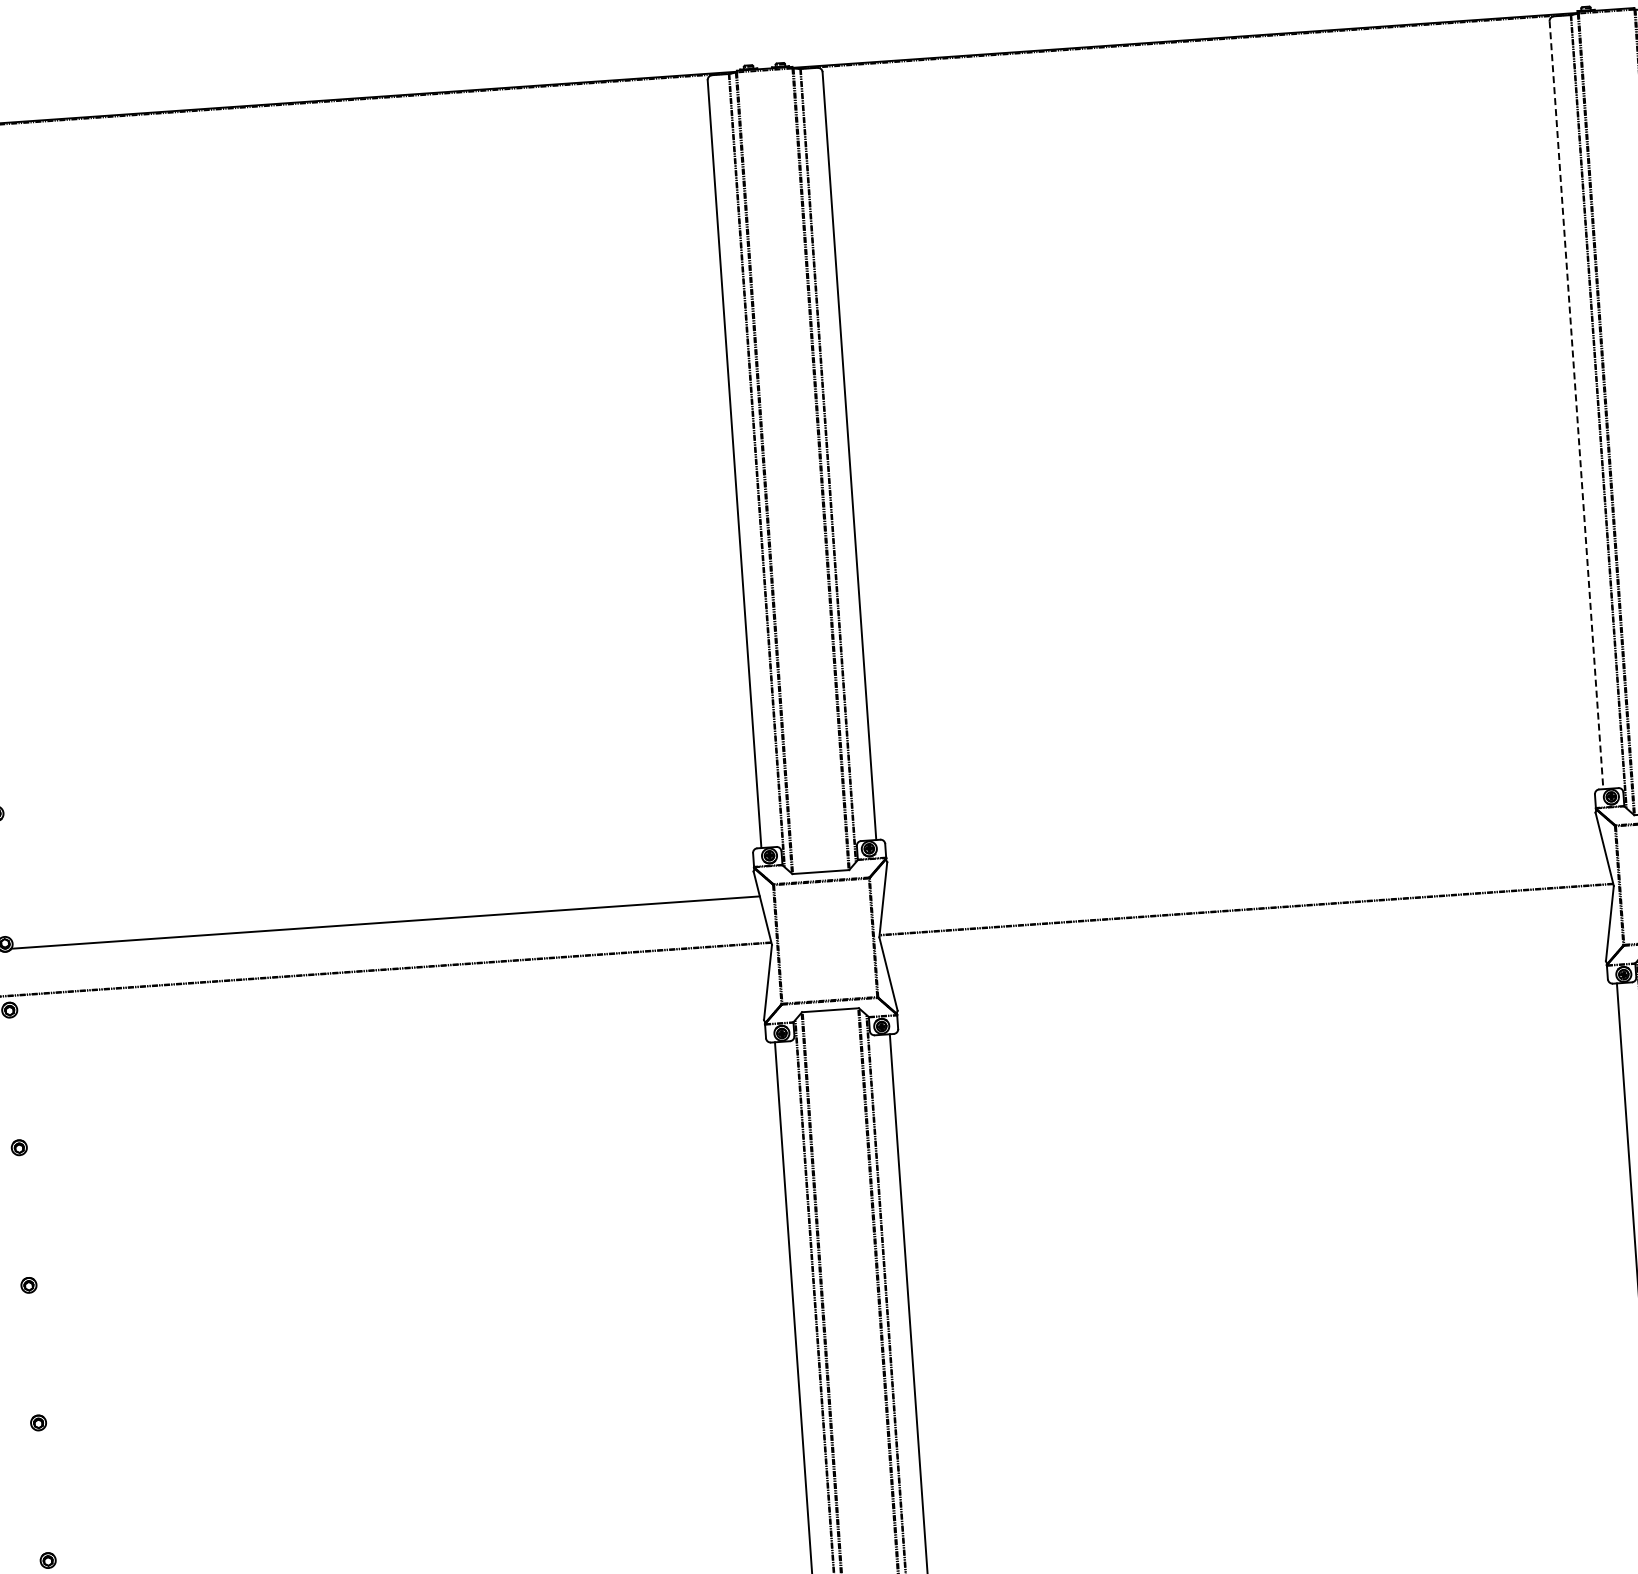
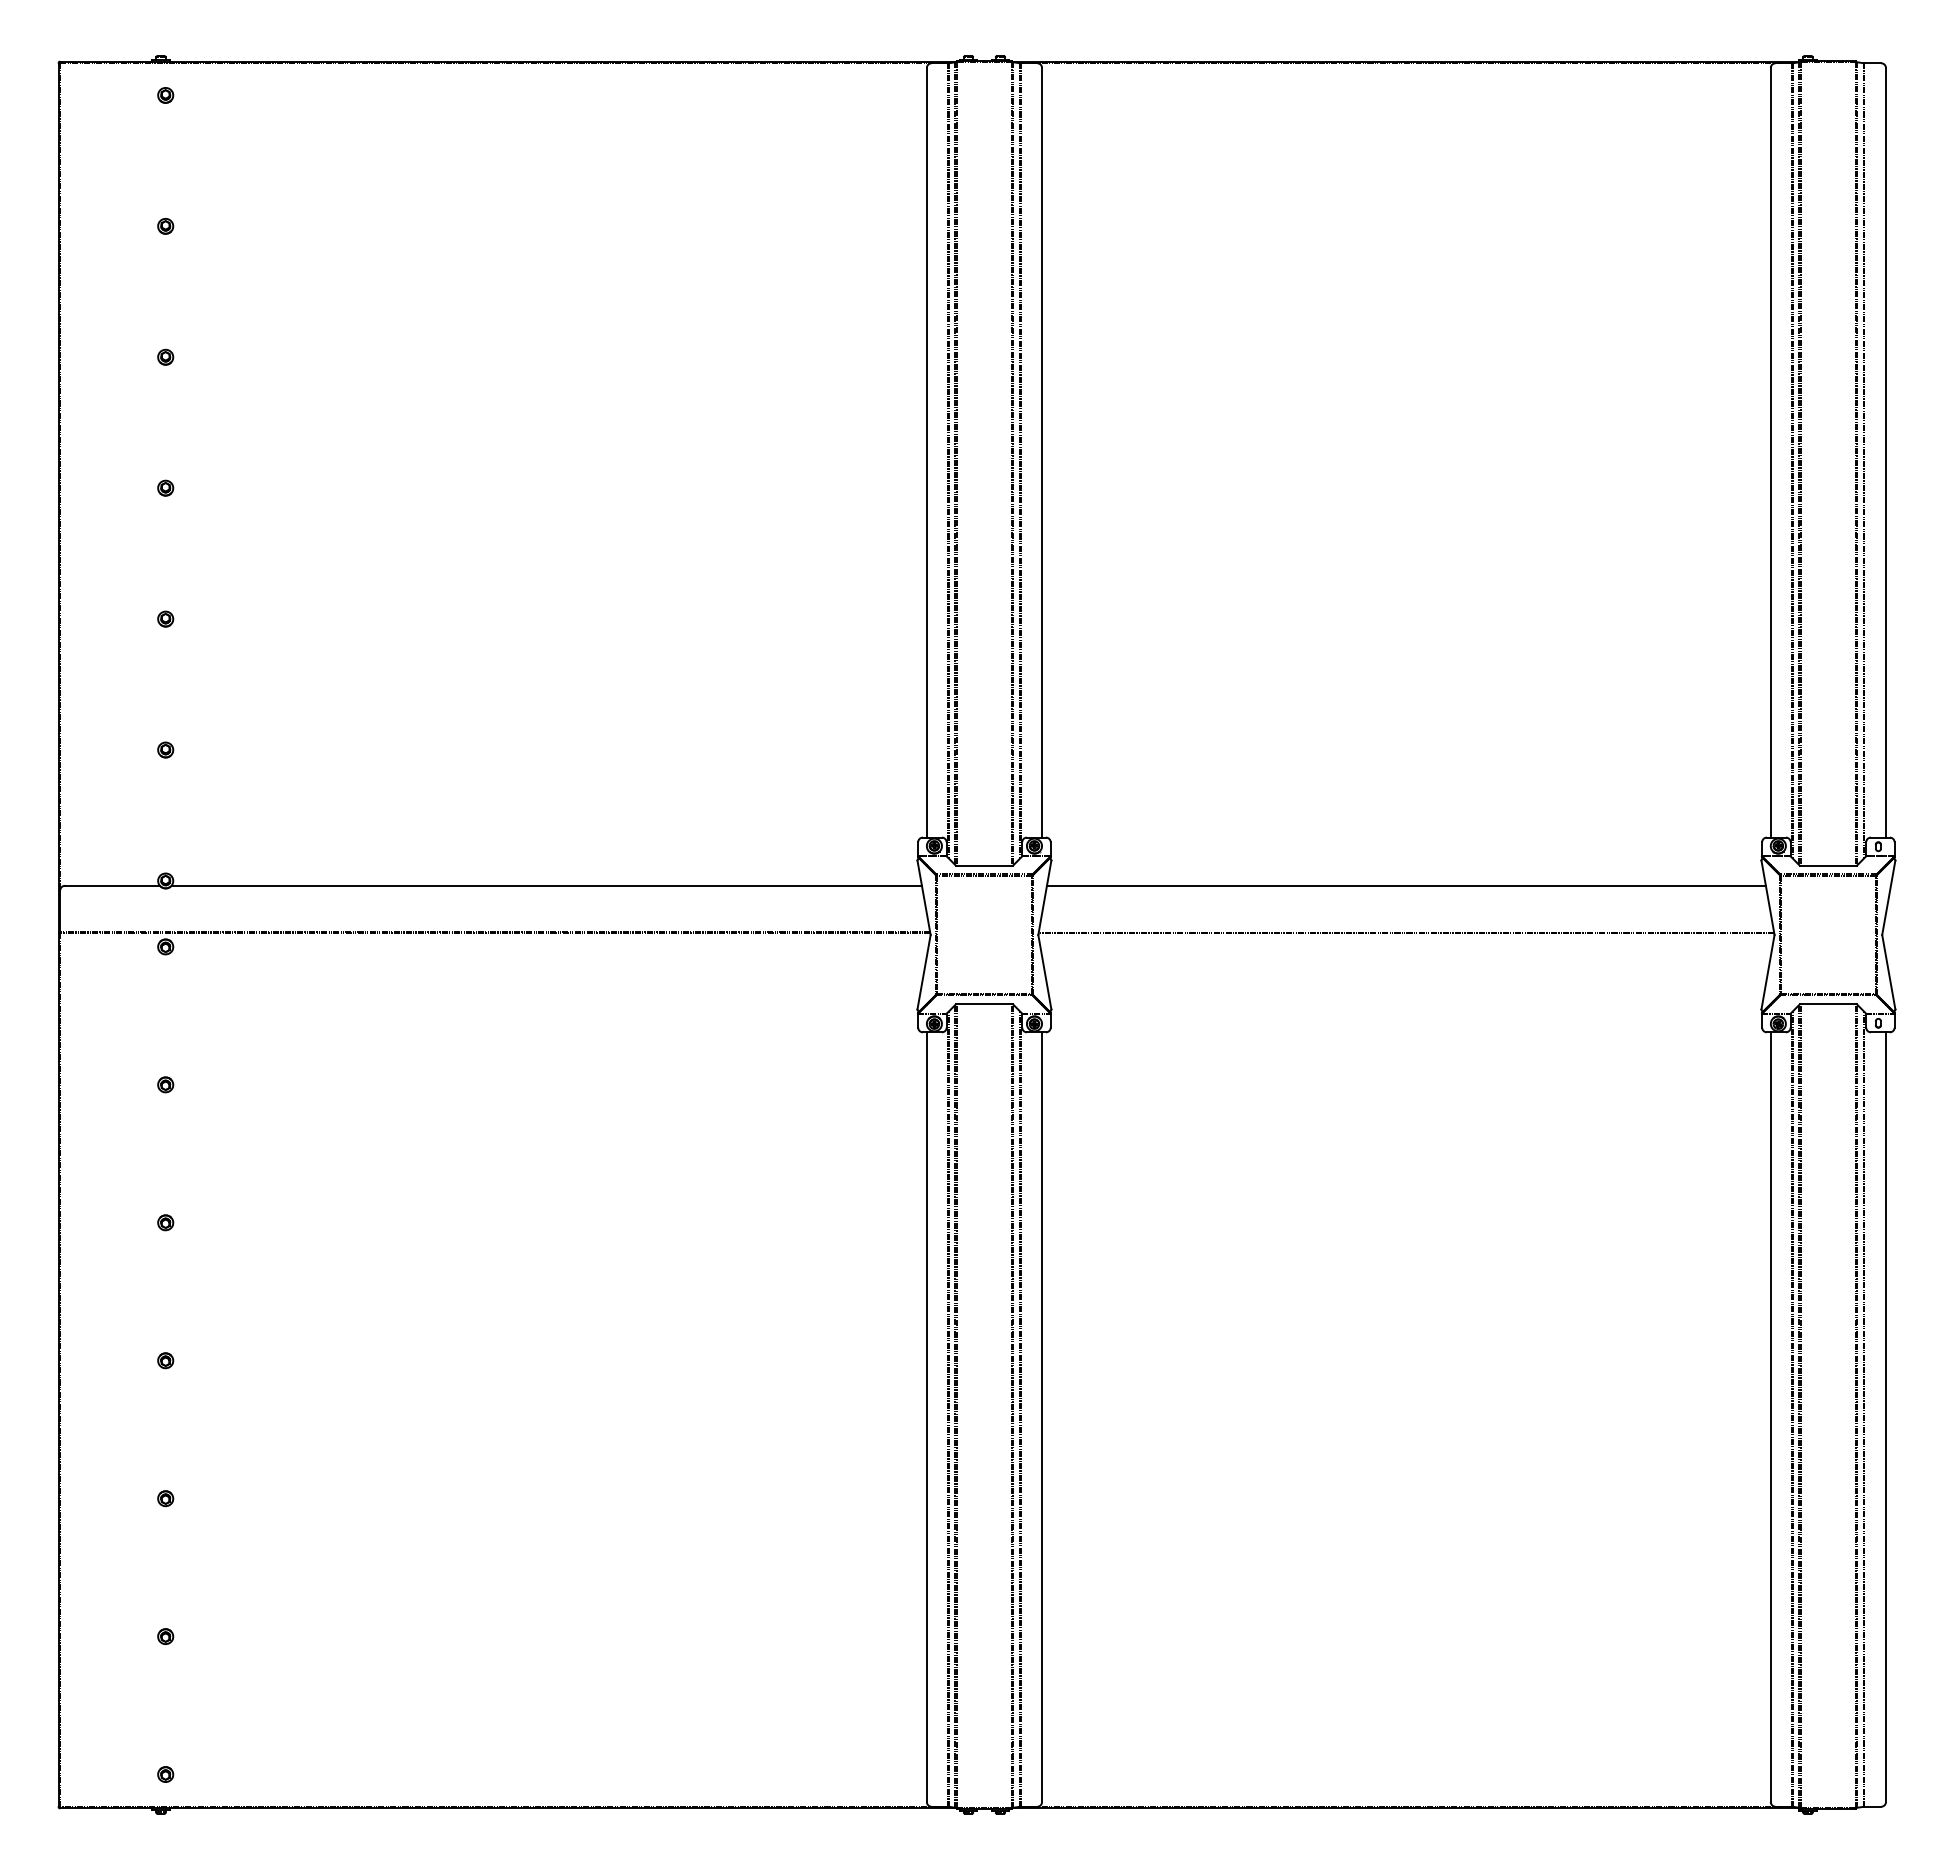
line: (1576, 404) -> (1770, 452), dashed -> solid
line: (1242, 863) -> (1405, 886), added

